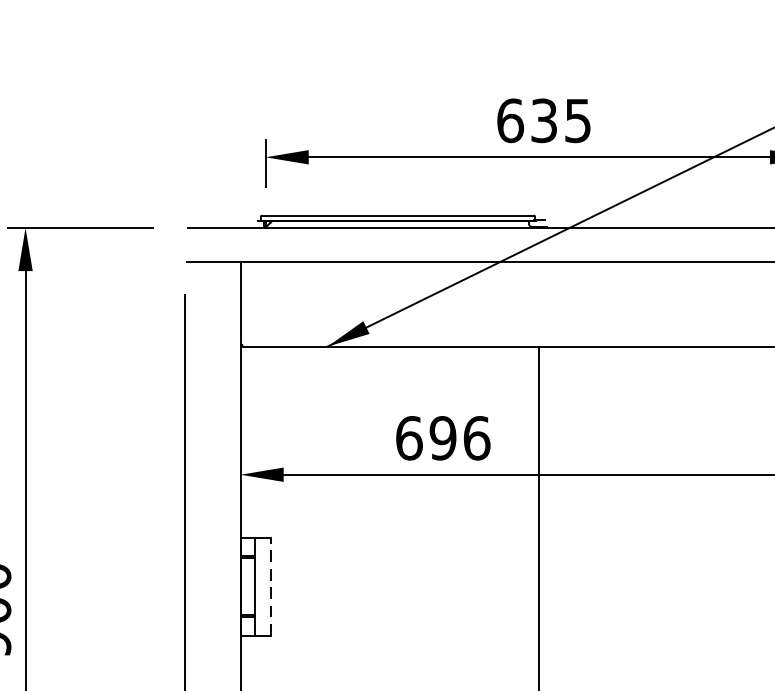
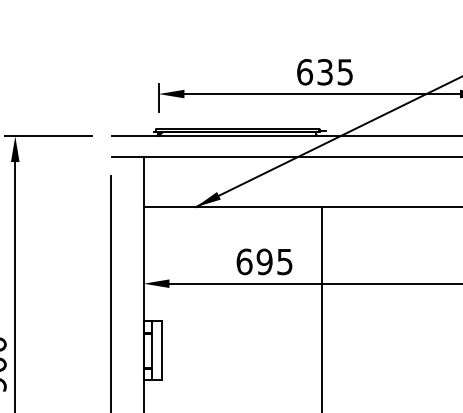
text: (477, 437) -> (285, 261), 696 -> 695
line: (270, 586) -> (161, 350), dashed -> solid

